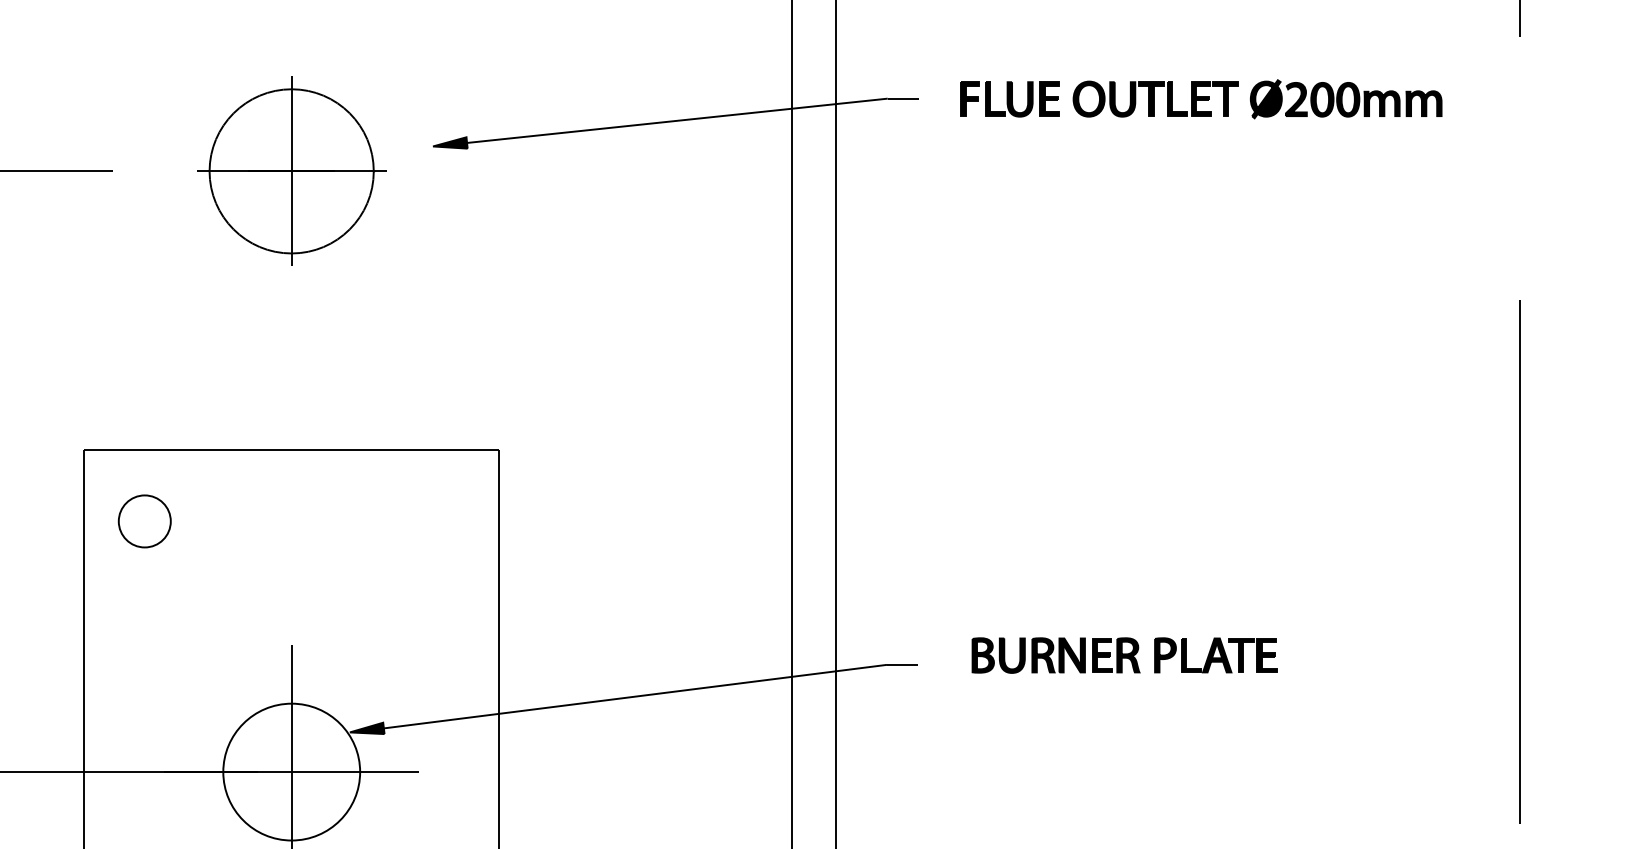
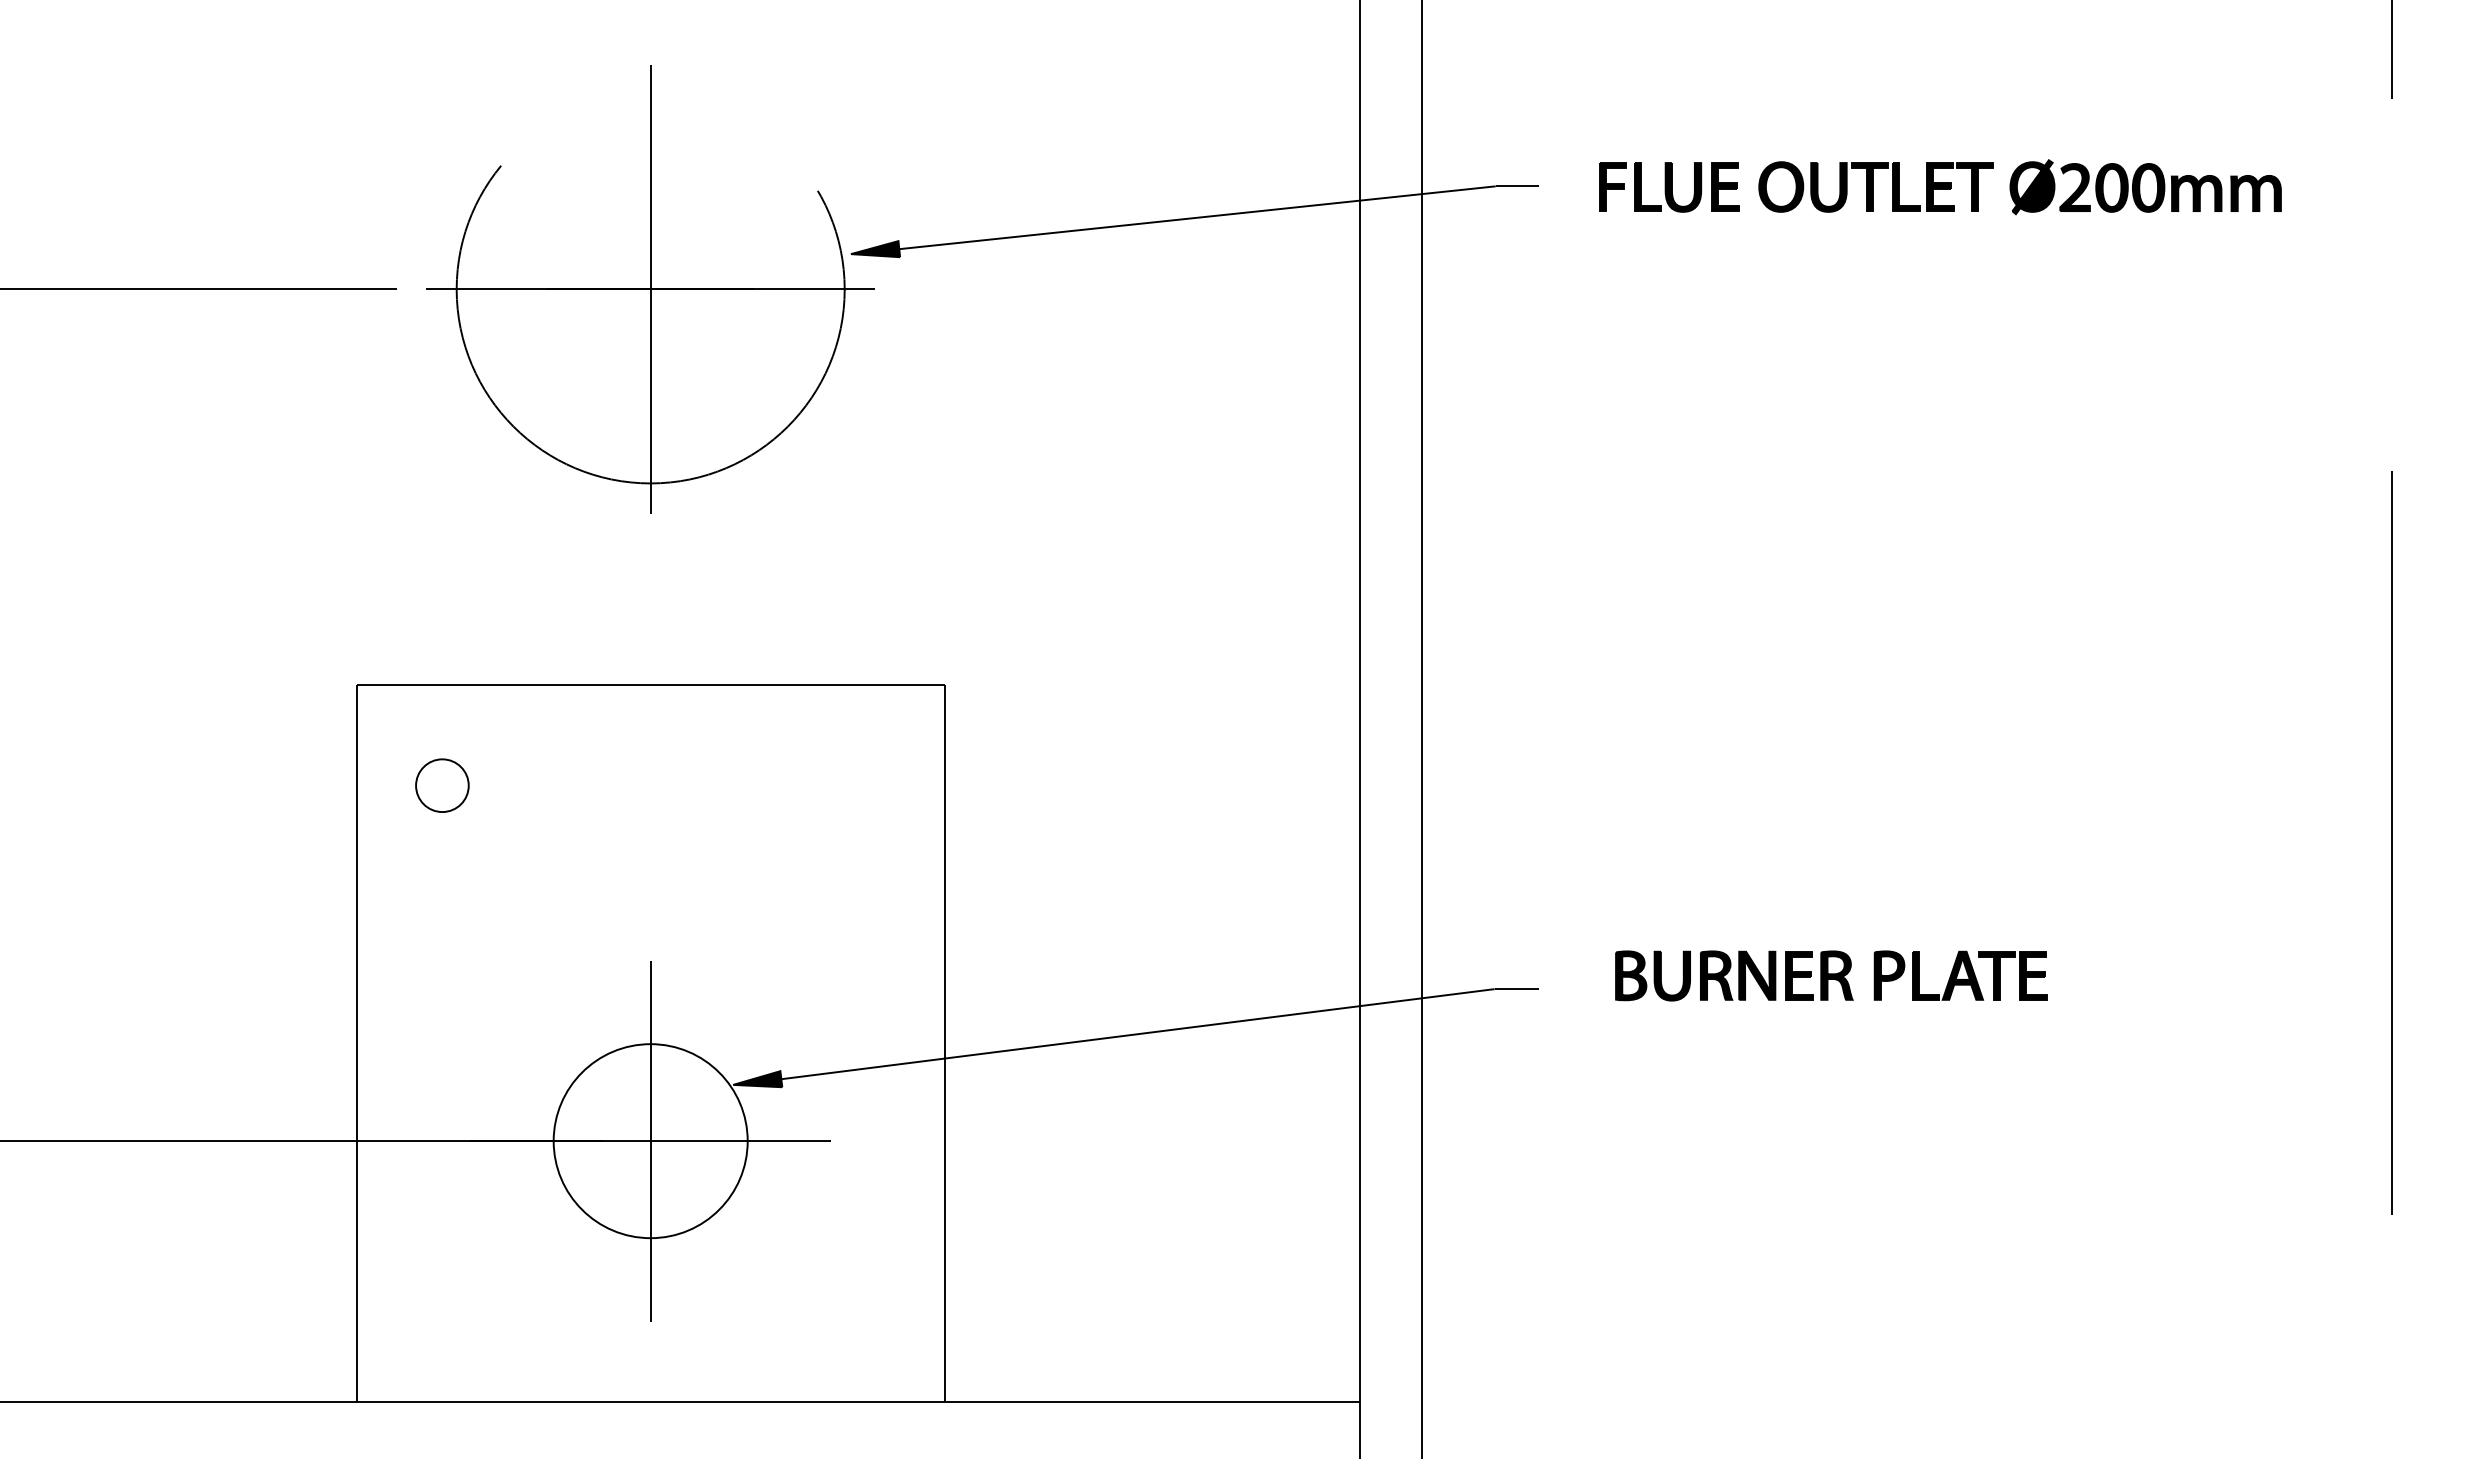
part: (291, 171) -> (650, 289), size x1.67
part: (144, 521) -> (442, 785), size x0.71

